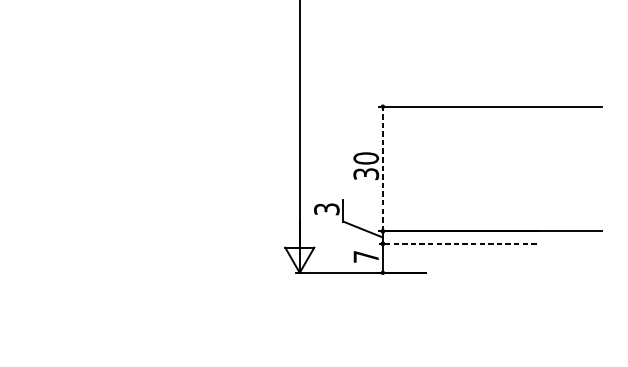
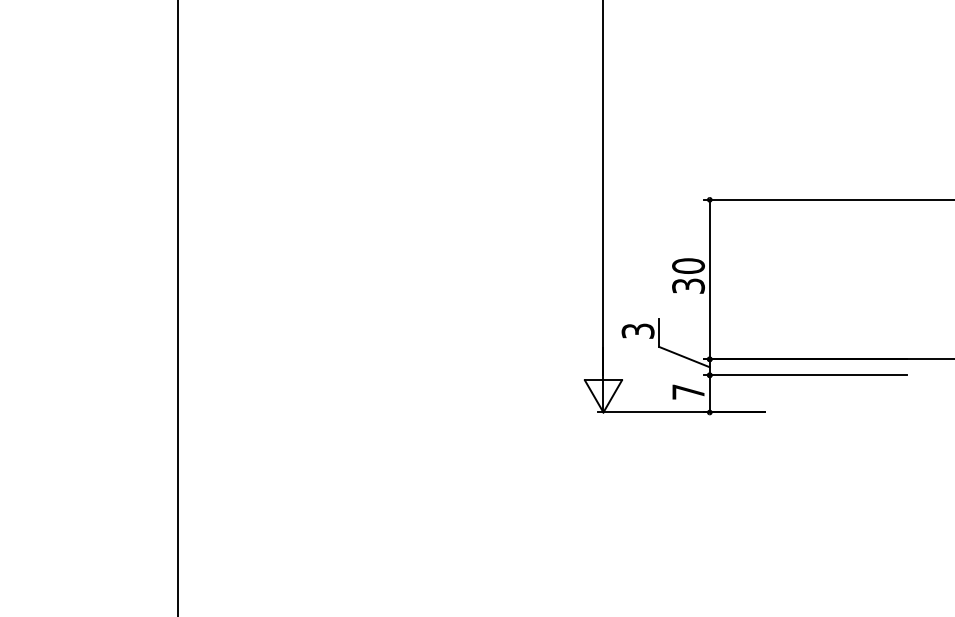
line: (382, 168) -> (709, 279), dashed -> solid
line: (456, 243) -> (804, 375), dashed -> solid

